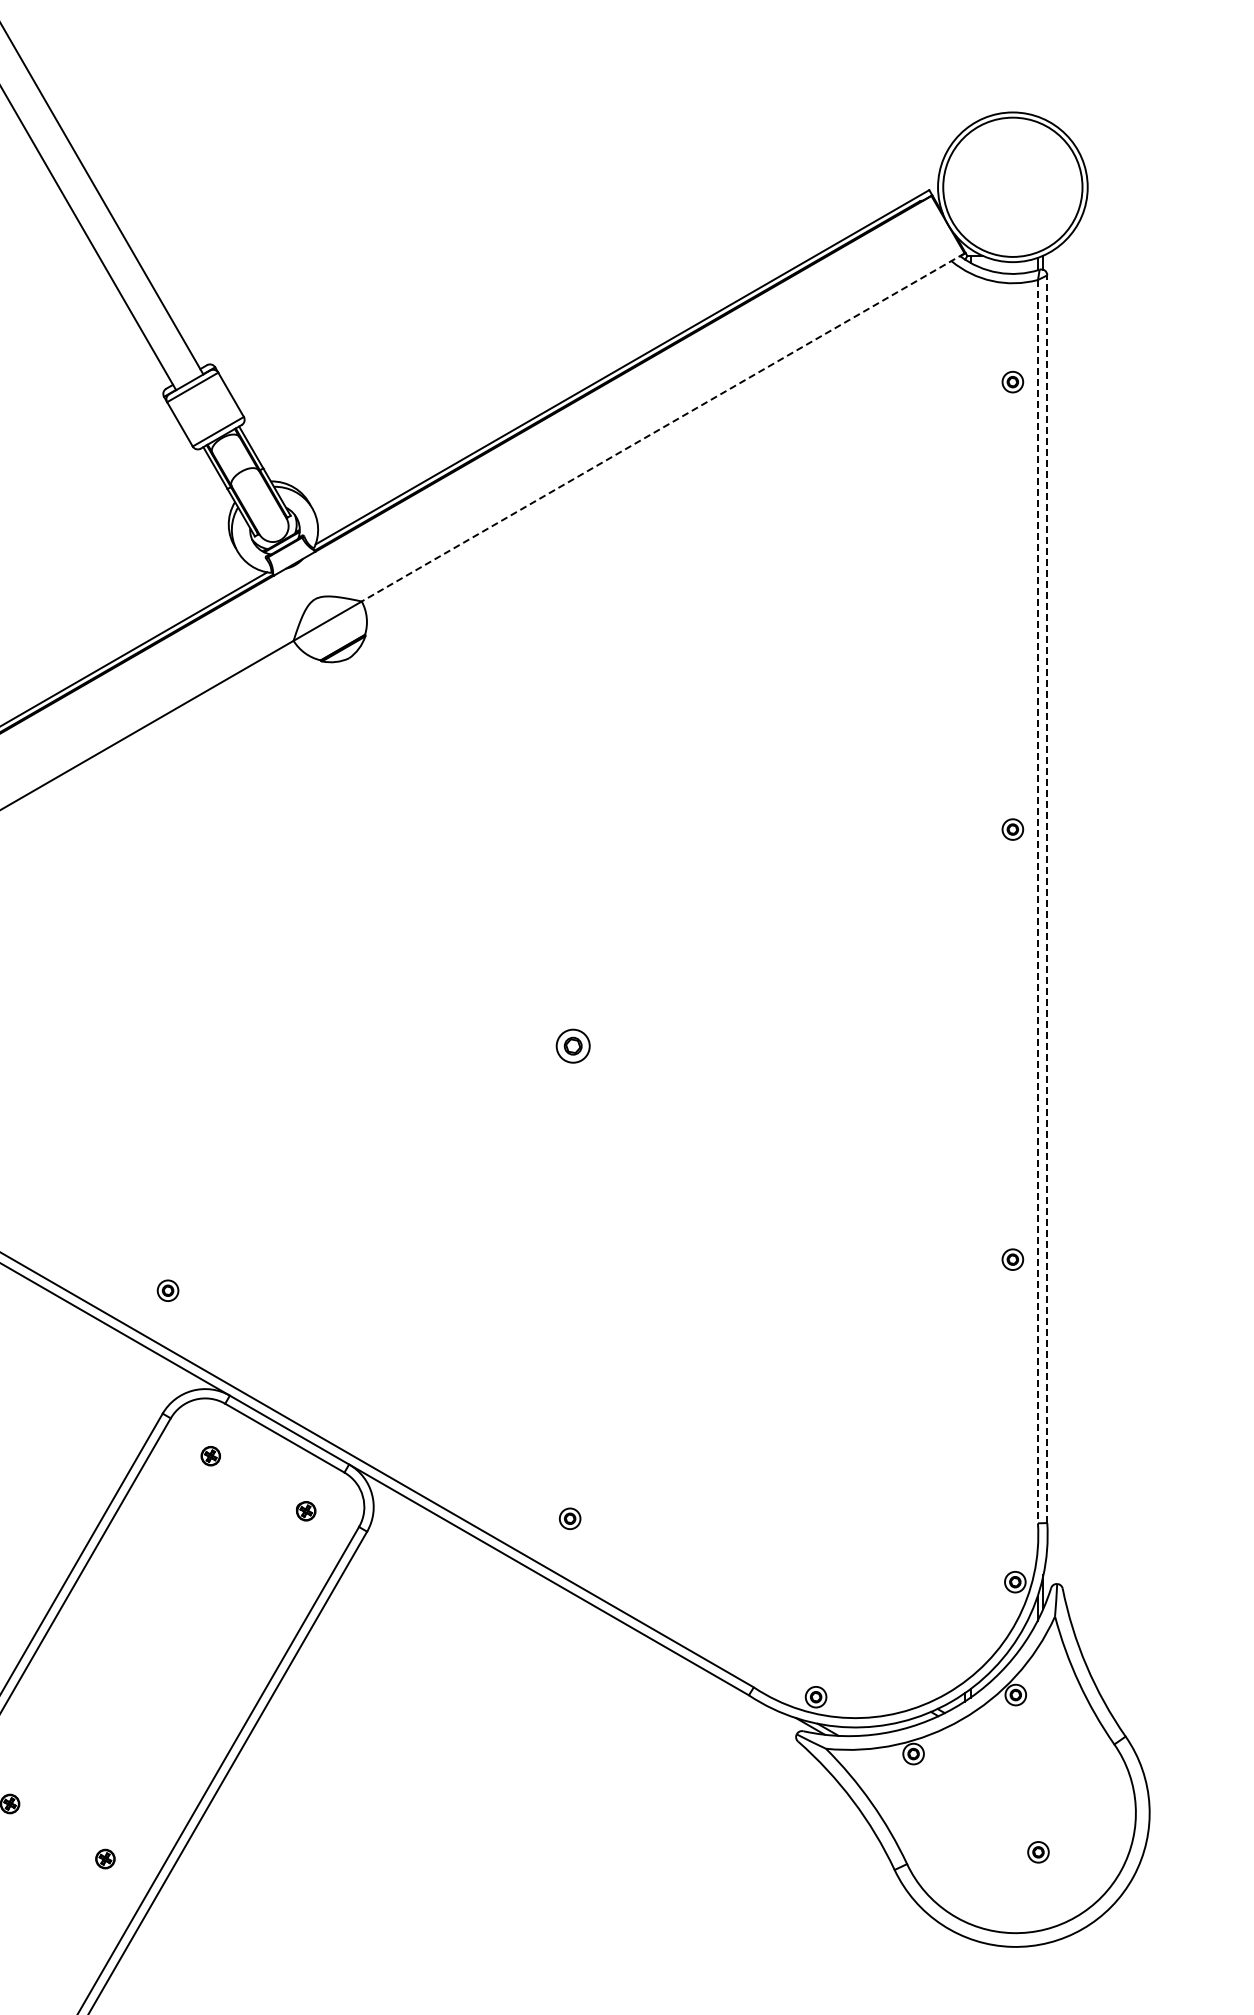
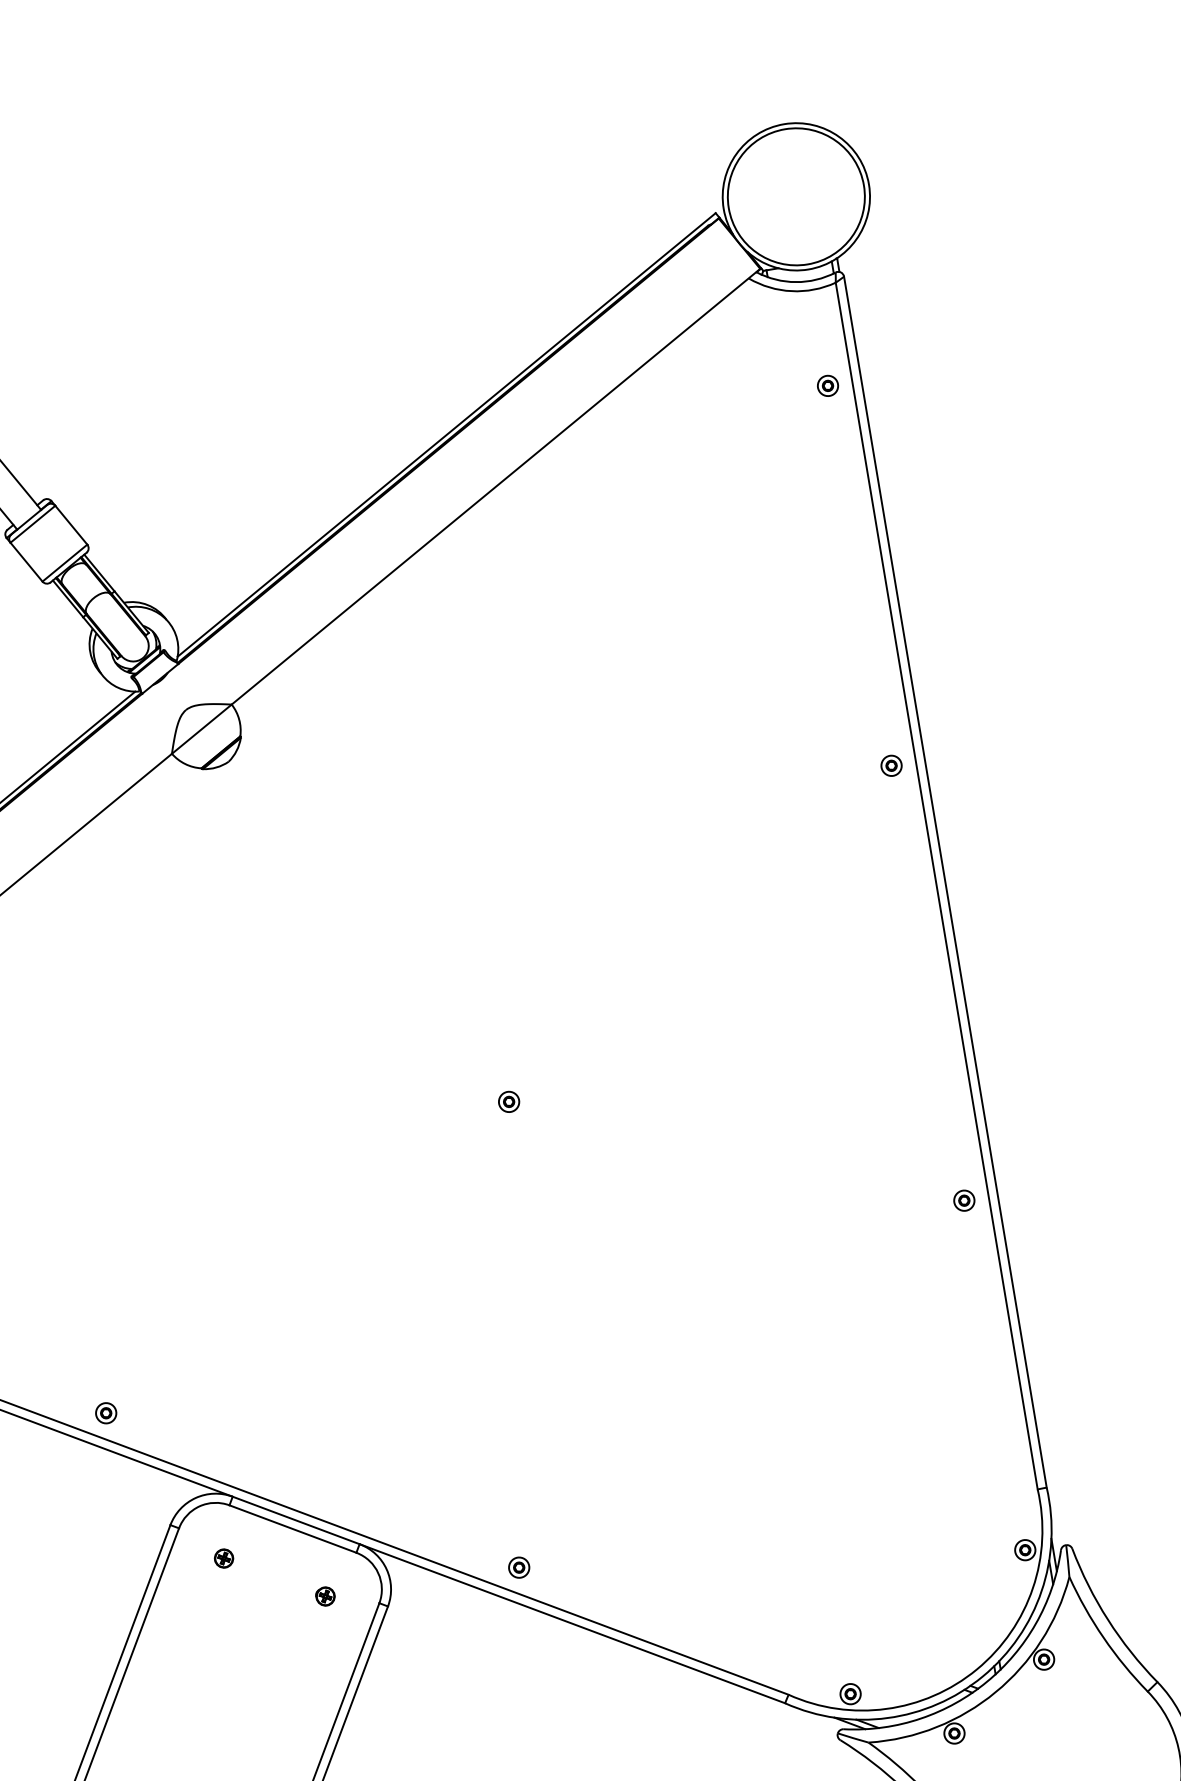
line: (662, 427) -> (495, 486), dashed -> solid
part: (1012, 829) -> (891, 765), moved
line: (1047, 899) -> (945, 882), dashed -> solid
line: (1037, 901) -> (936, 885), dashed -> solid
part: (572, 1046) -> (508, 1102), size x0.62
part: (1012, 1259) -> (963, 1200), moved
part: (167, 1290) -> (105, 1413), moved
part: (569, 1518) -> (518, 1567), moved

